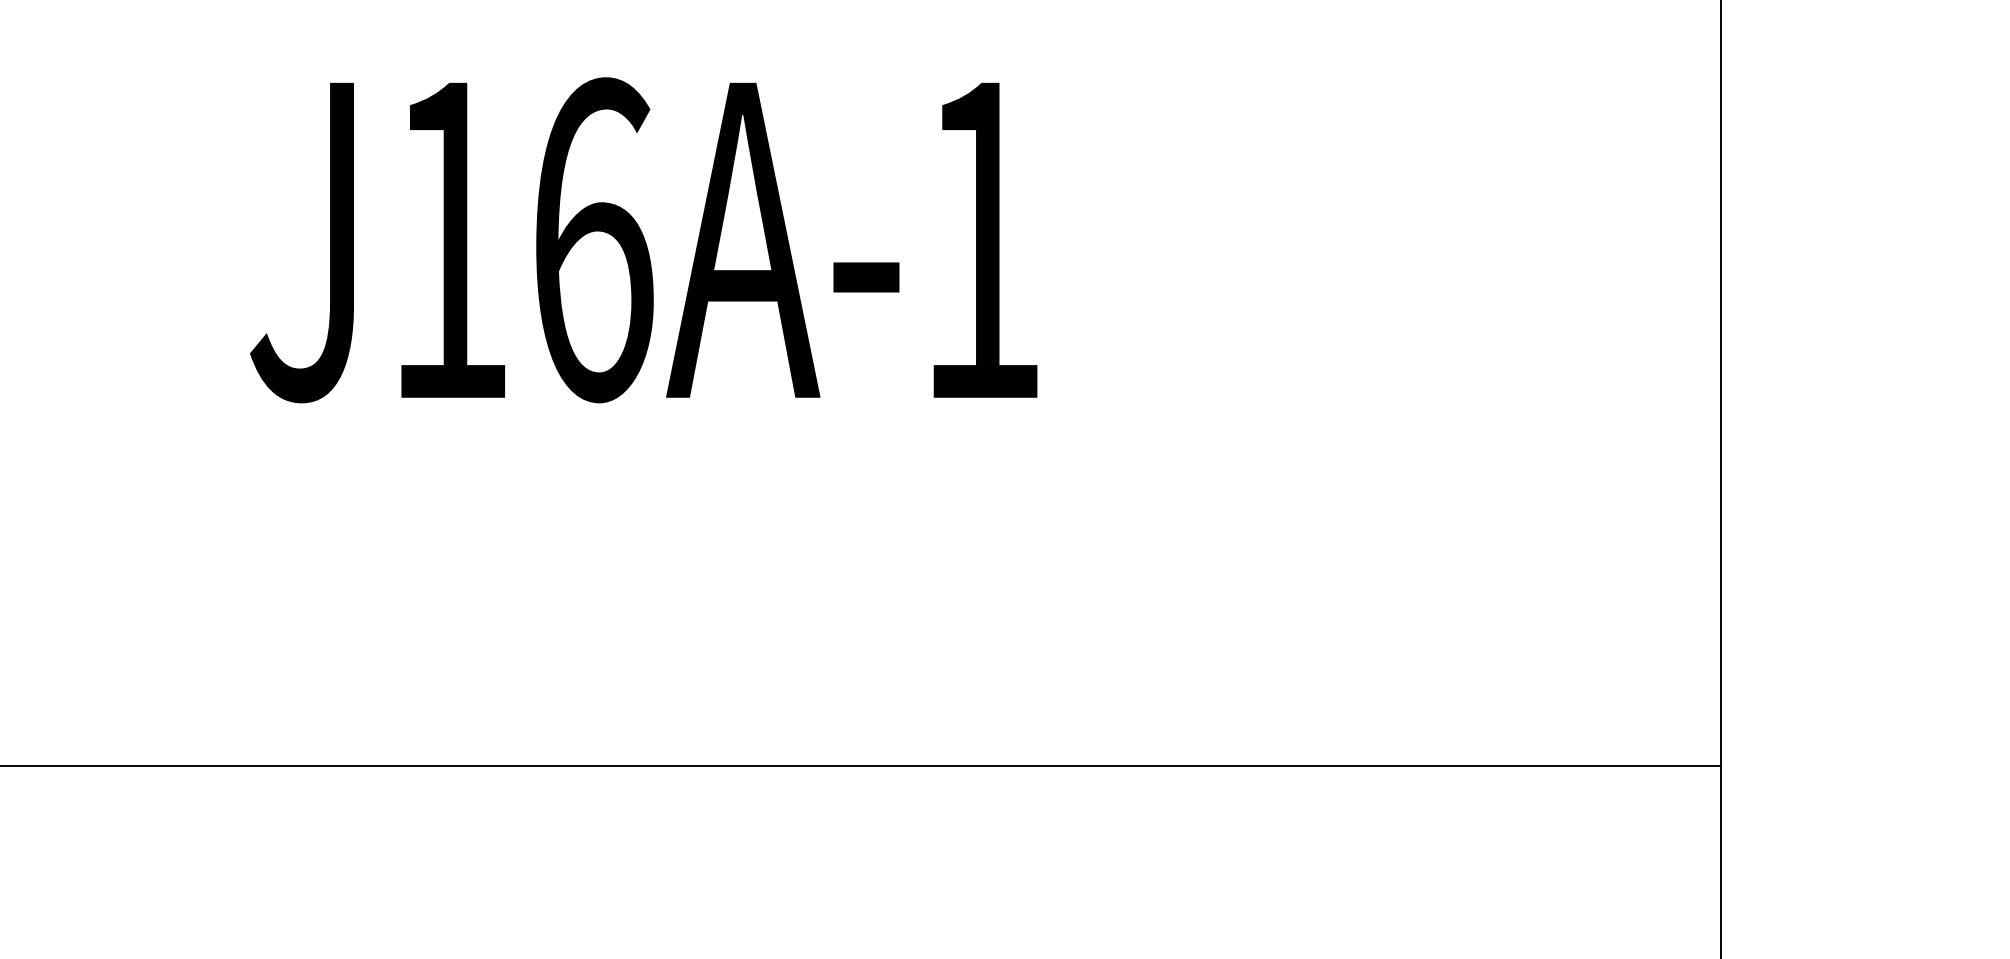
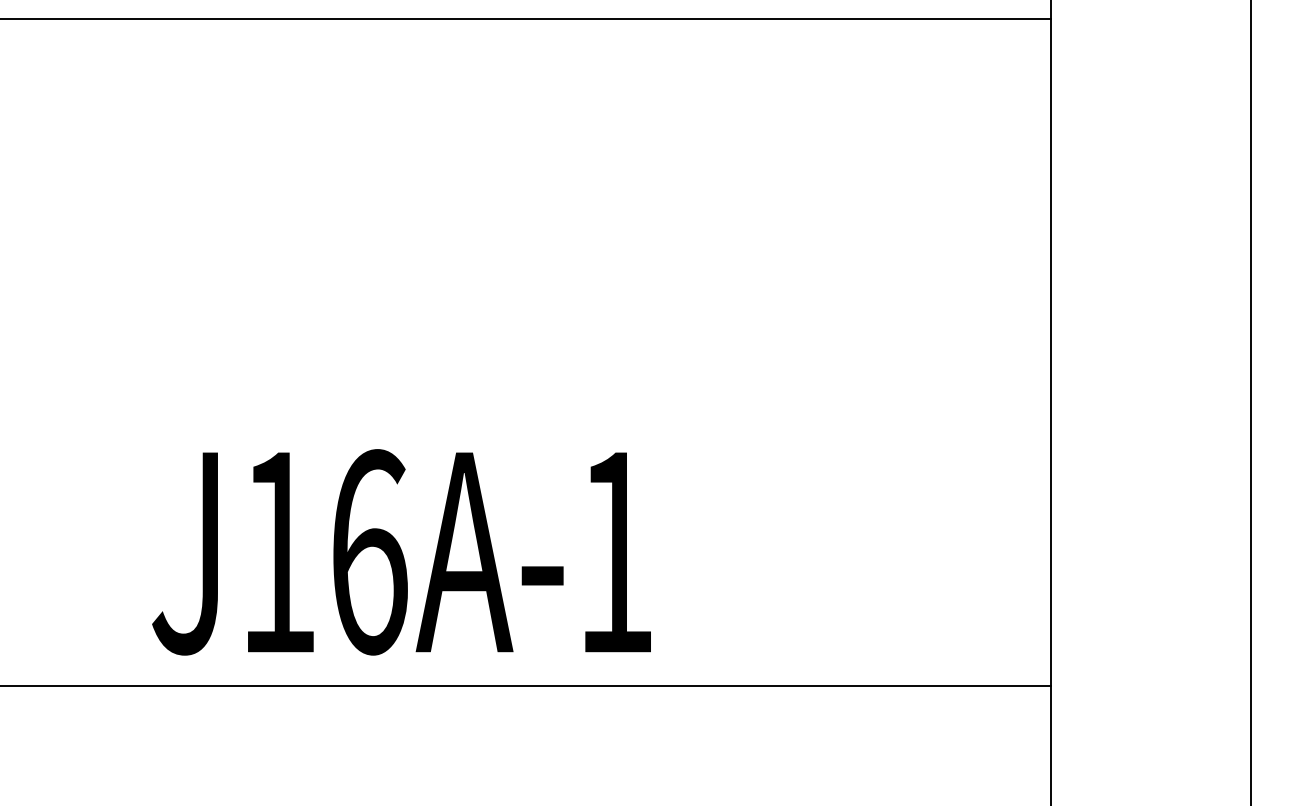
text: (643, 240) -> (401, 552), moved

